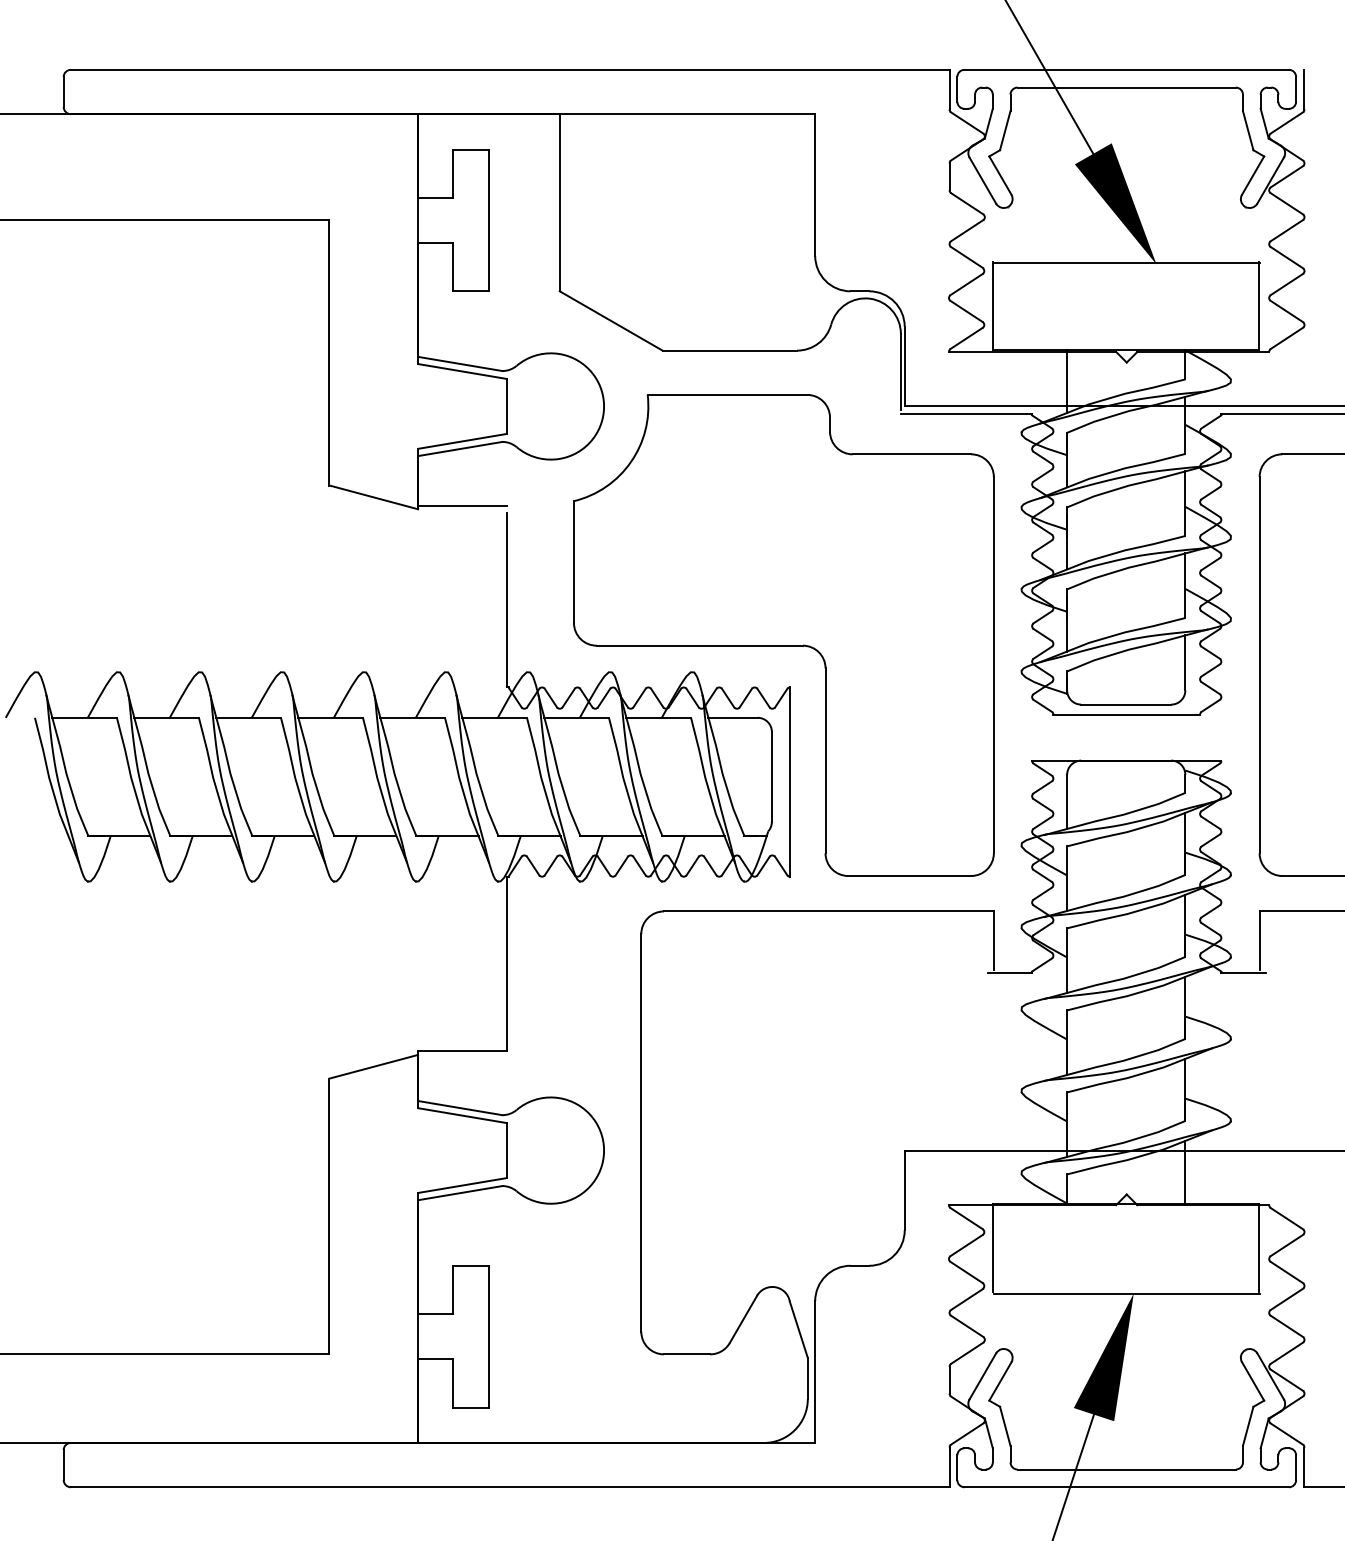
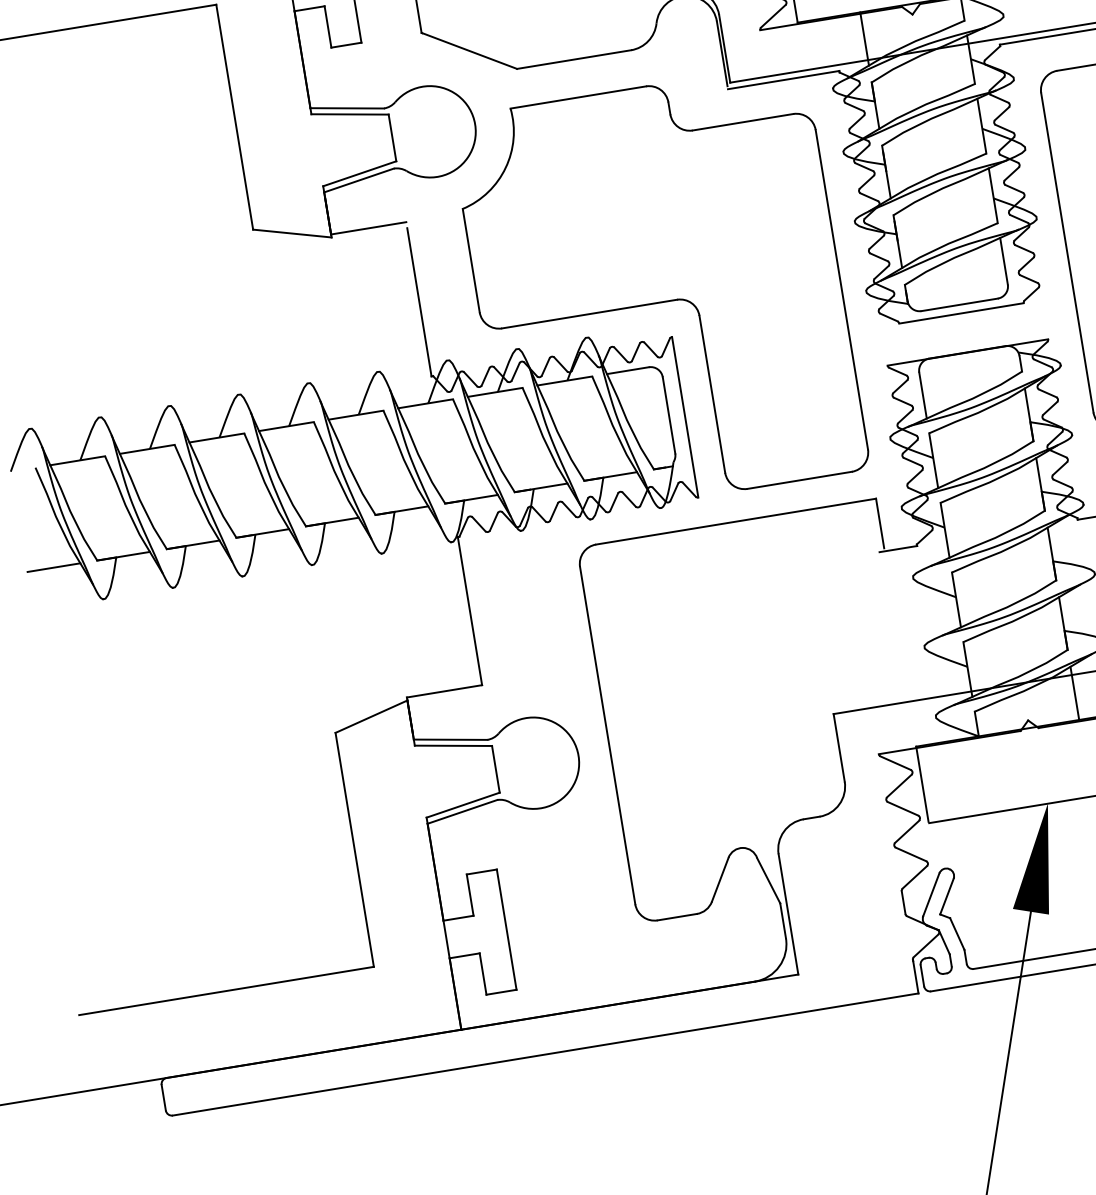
line: (37, 836) -> (54, 568), added

